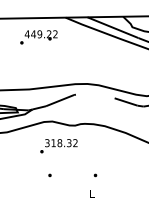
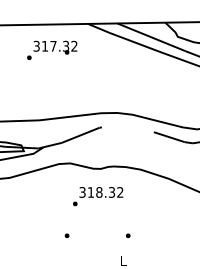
text: (38, 33) -> (51, 45), 449.22 -> 317.32
text: (59, 146) -> (98, 196), moved

